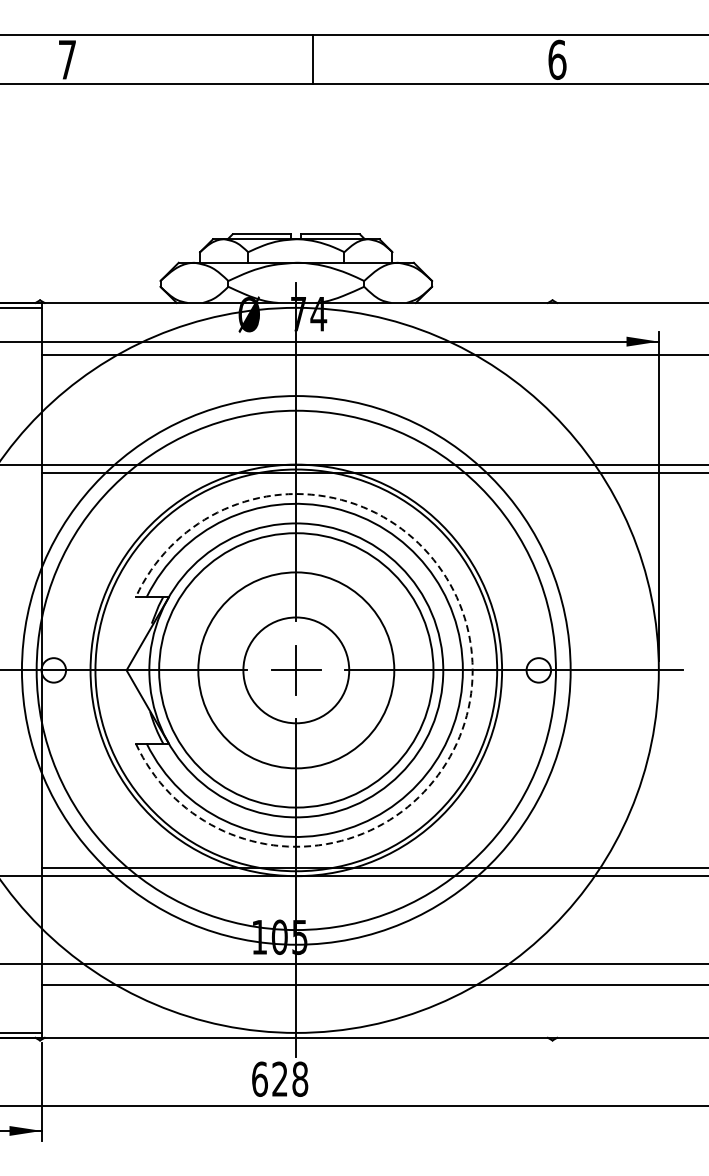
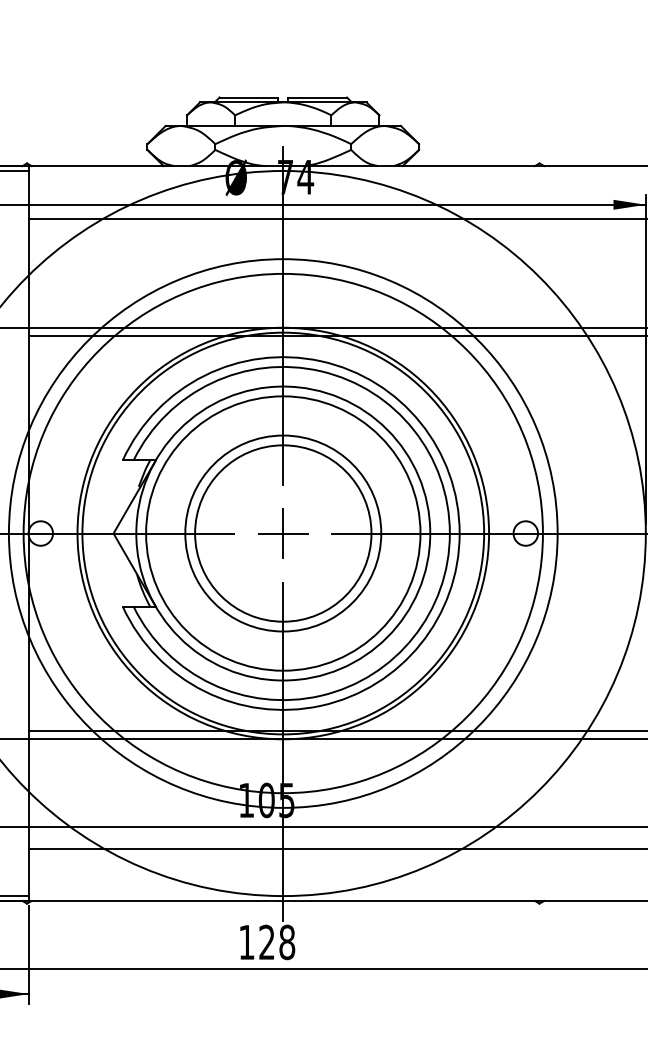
circle: (296, 670) -> (283, 533), size x1.67
arc: (472, 670) -> (459, 533), dashed -> solid
text: (259, 1078) -> (246, 941), 628 -> 128

